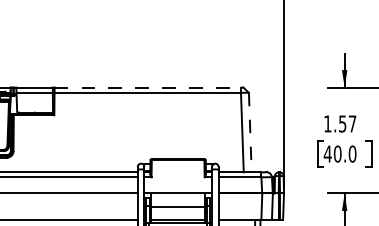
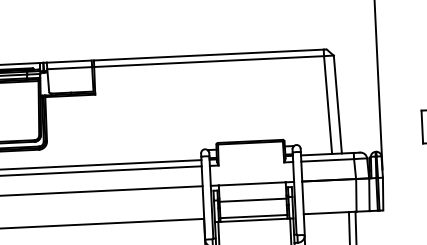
line: (148, 87) -> (209, 54), dashed -> solid
line: (250, 132) -> (338, 104), dashed -> solid

